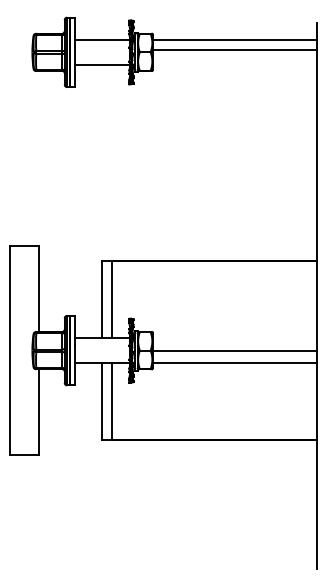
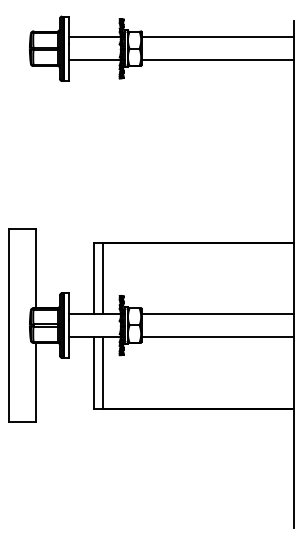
line: (234, 49) -> (217, 60), moved
line: (234, 351) -> (217, 314), moved

